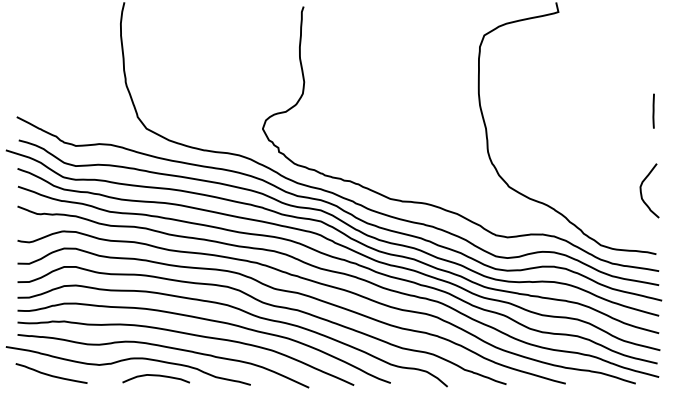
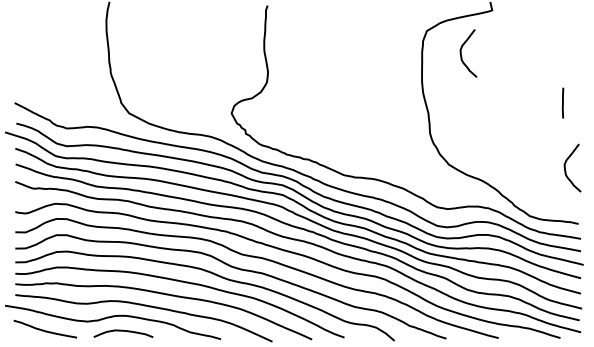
curve: (523, 60) -> (461, 53), added
line: (653, 110) -> (562, 102), moved
curve: (155, 376) -> (122, 331), moved

